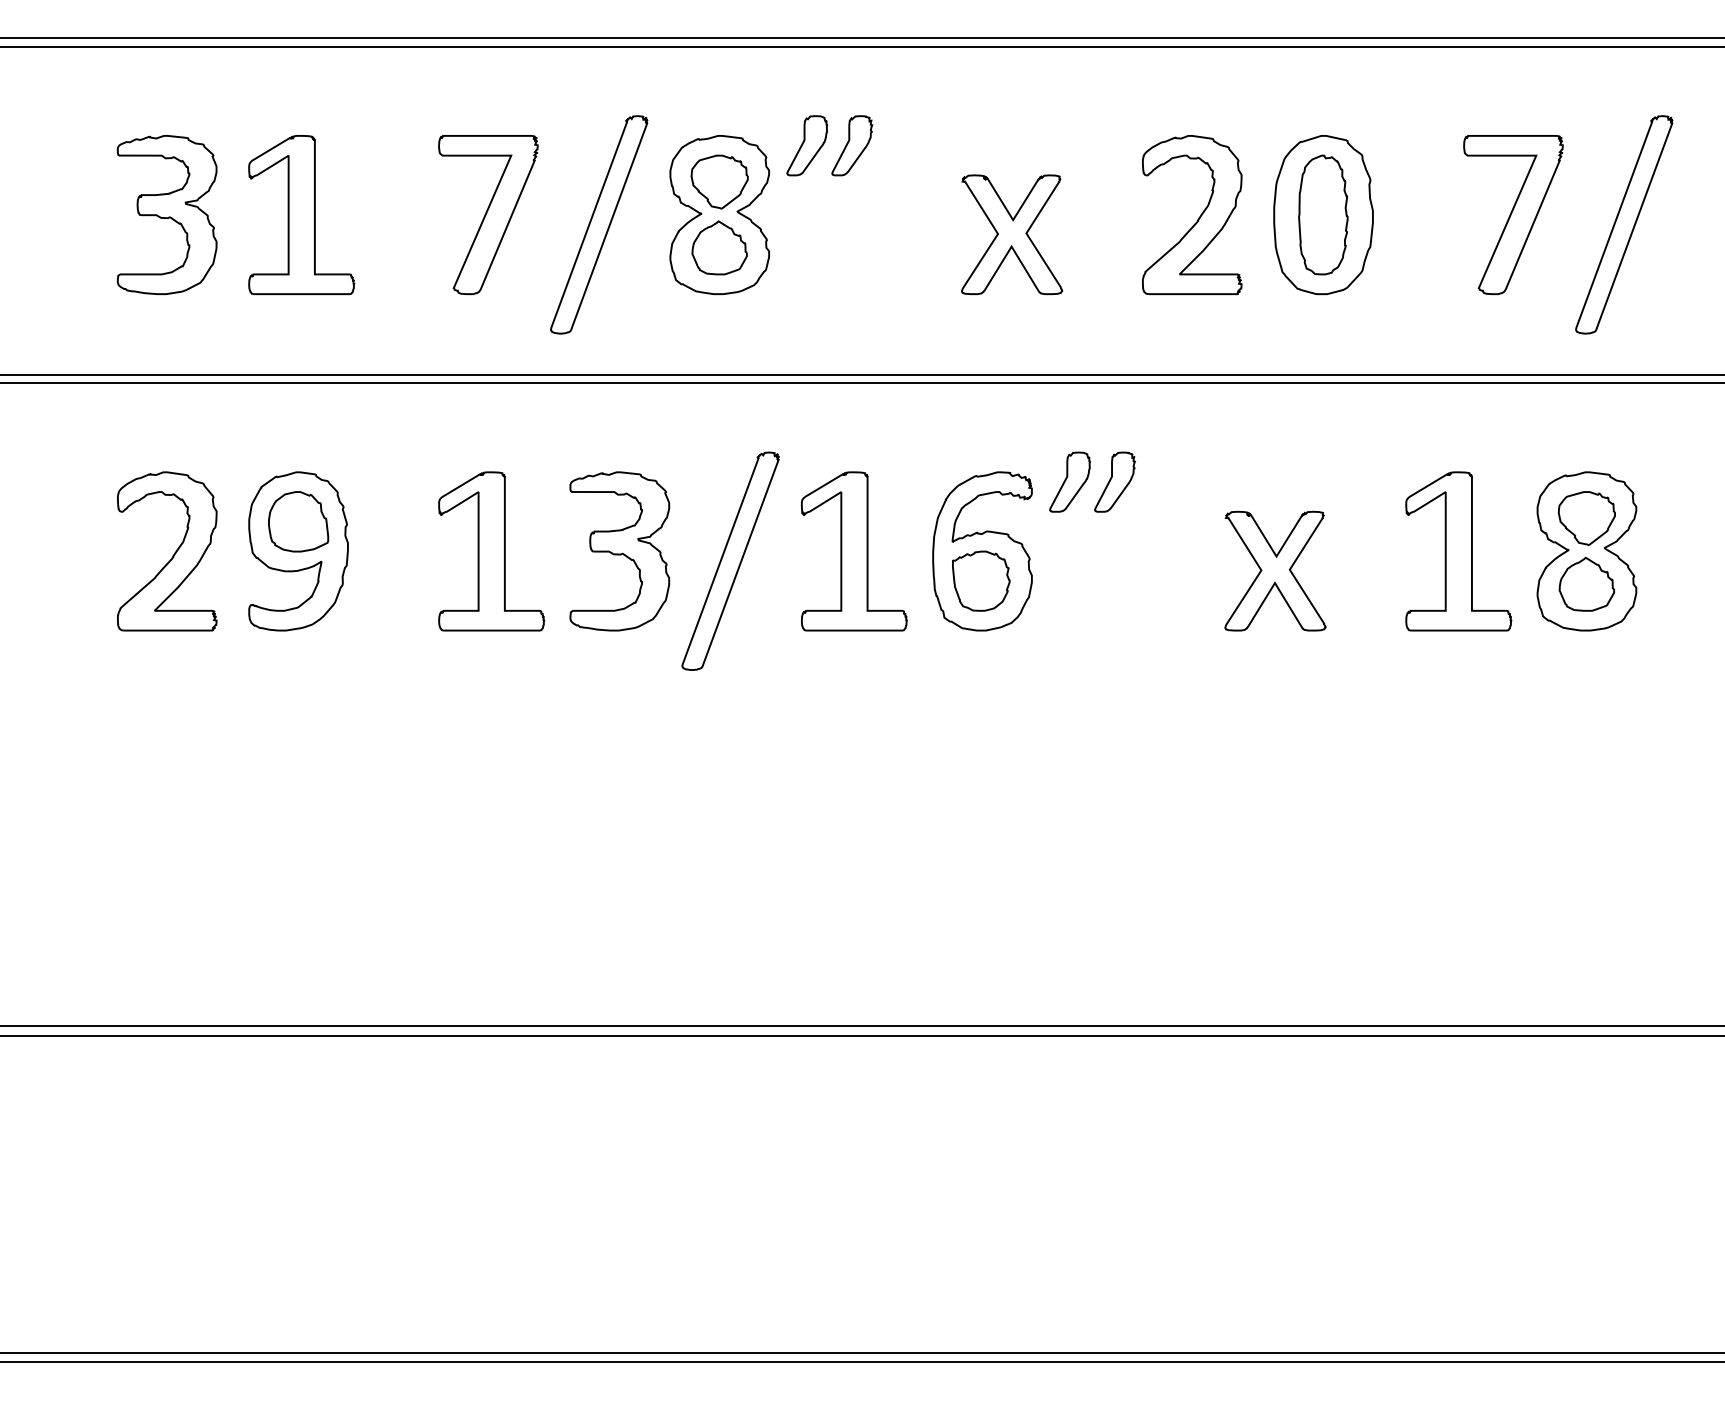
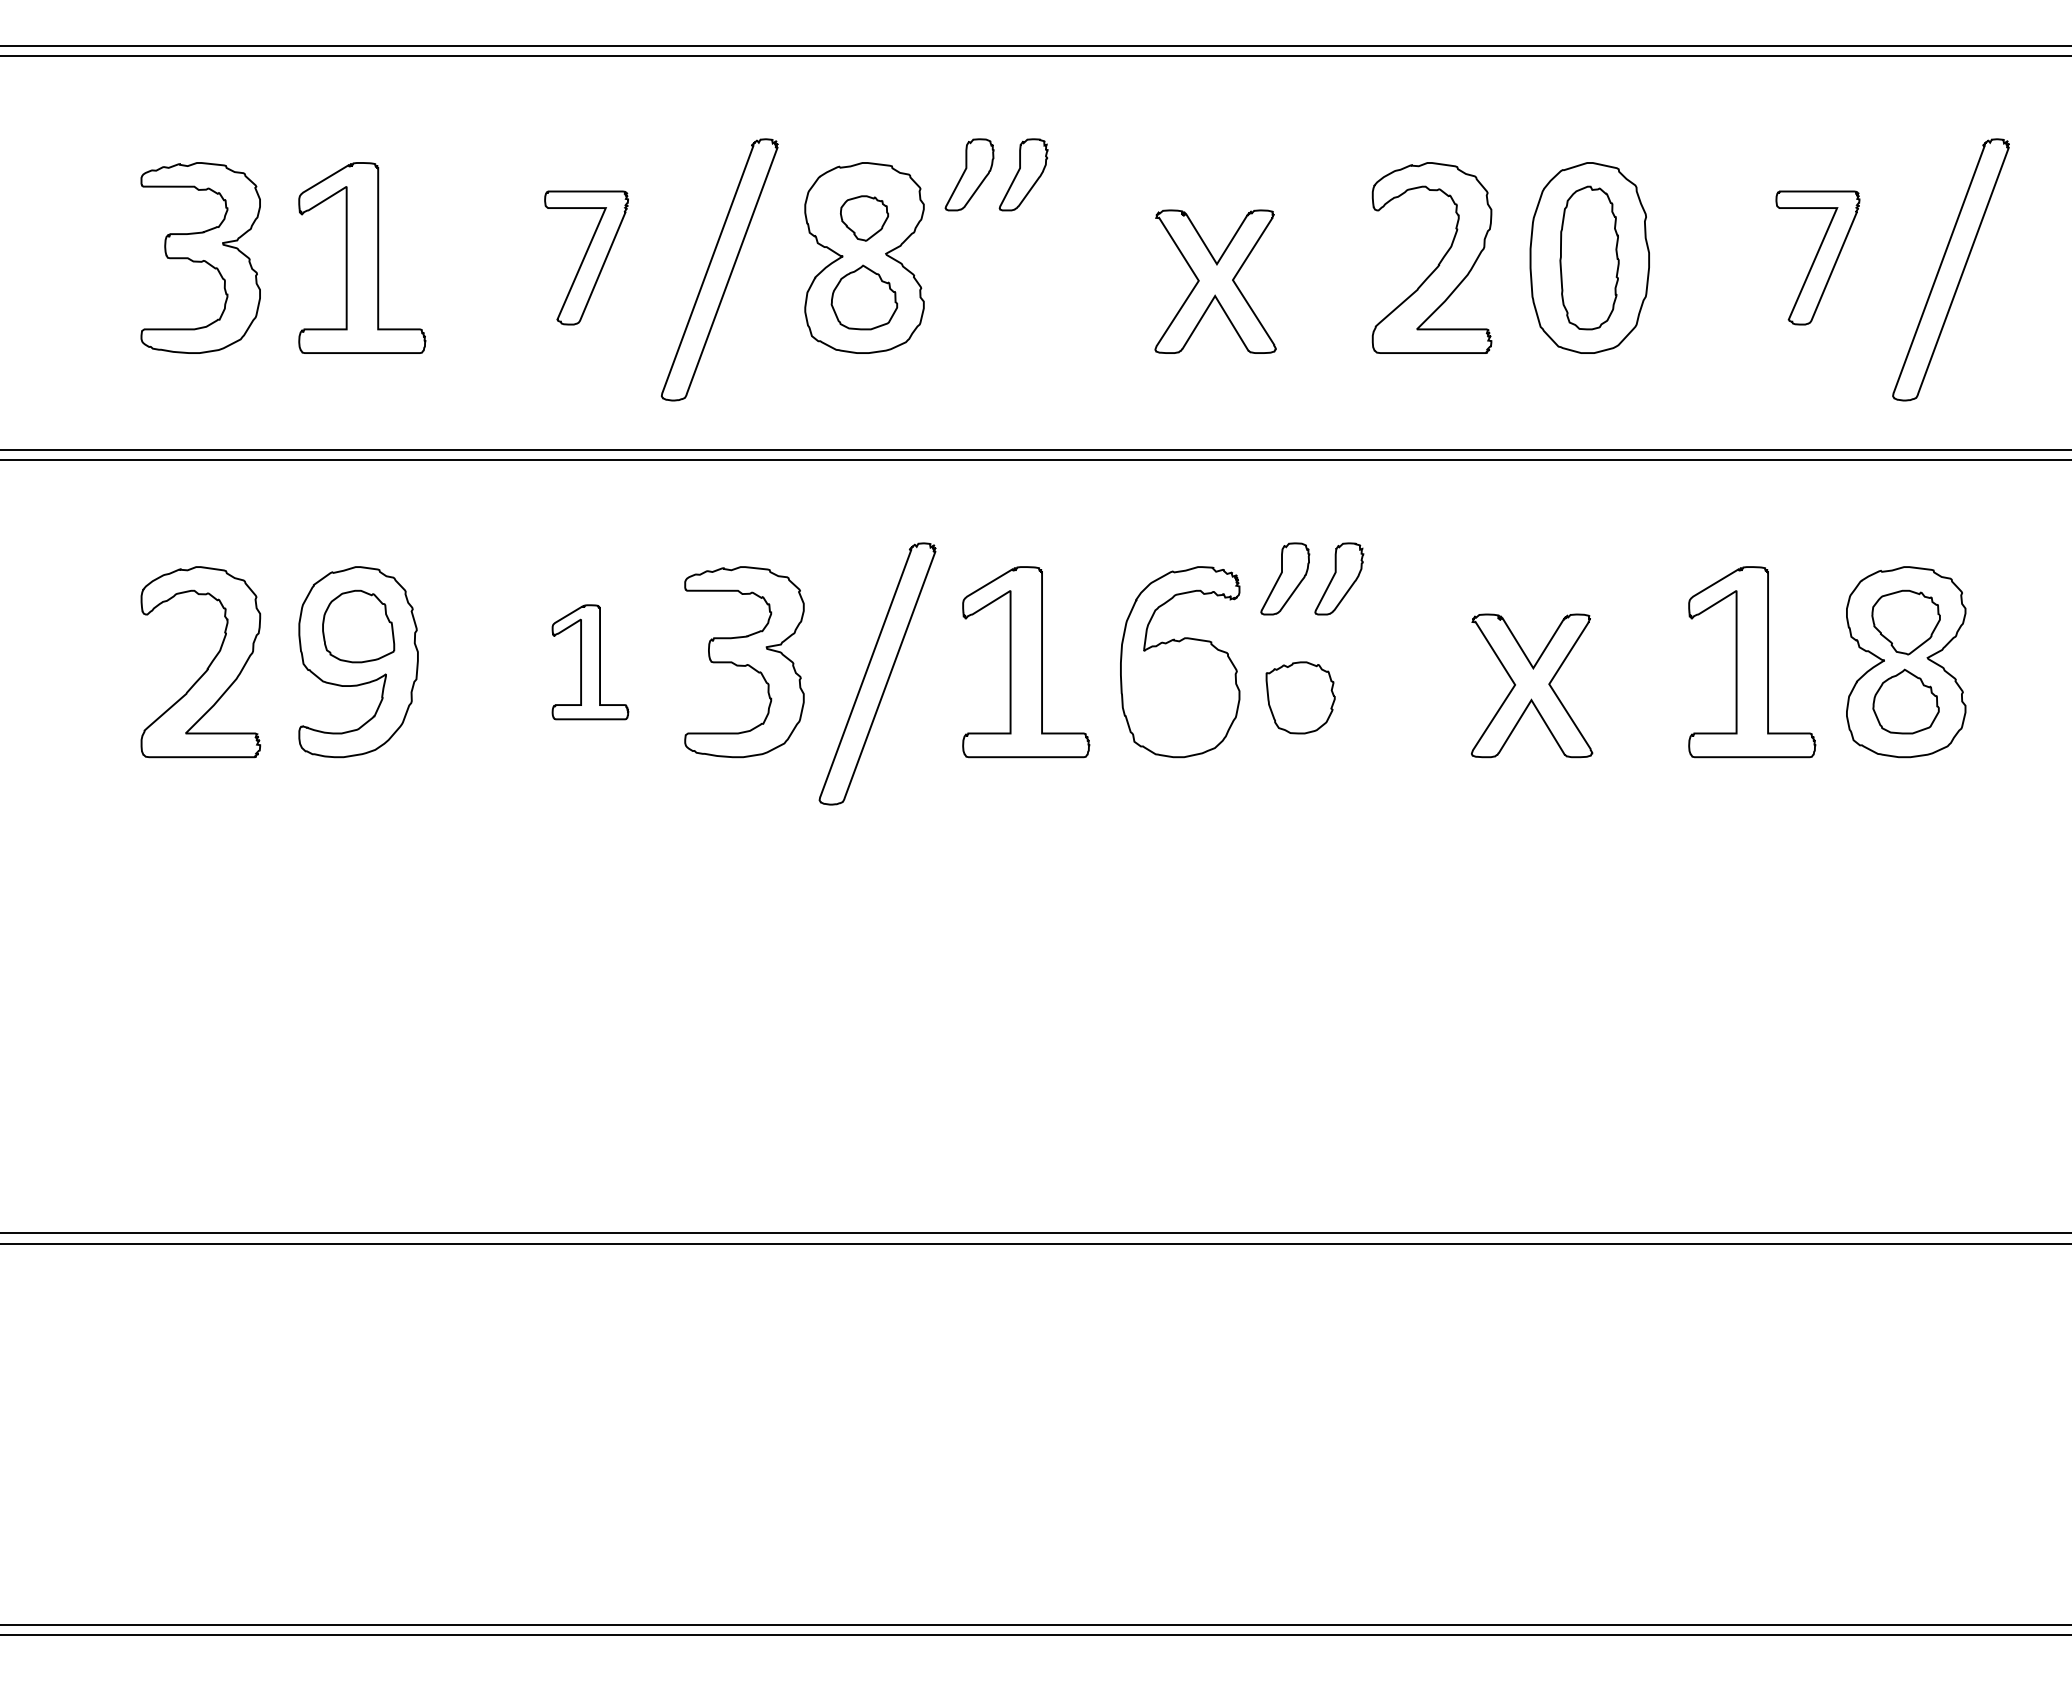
part: (719, 182) -> (864, 218), size x0.7
part: (488, 214) -> (586, 257), size x0.7
part: (1513, 214) -> (1817, 257), size x0.7
part: (491, 551) -> (590, 662), size x0.6
part: (981, 580) -> (1300, 697), moved

